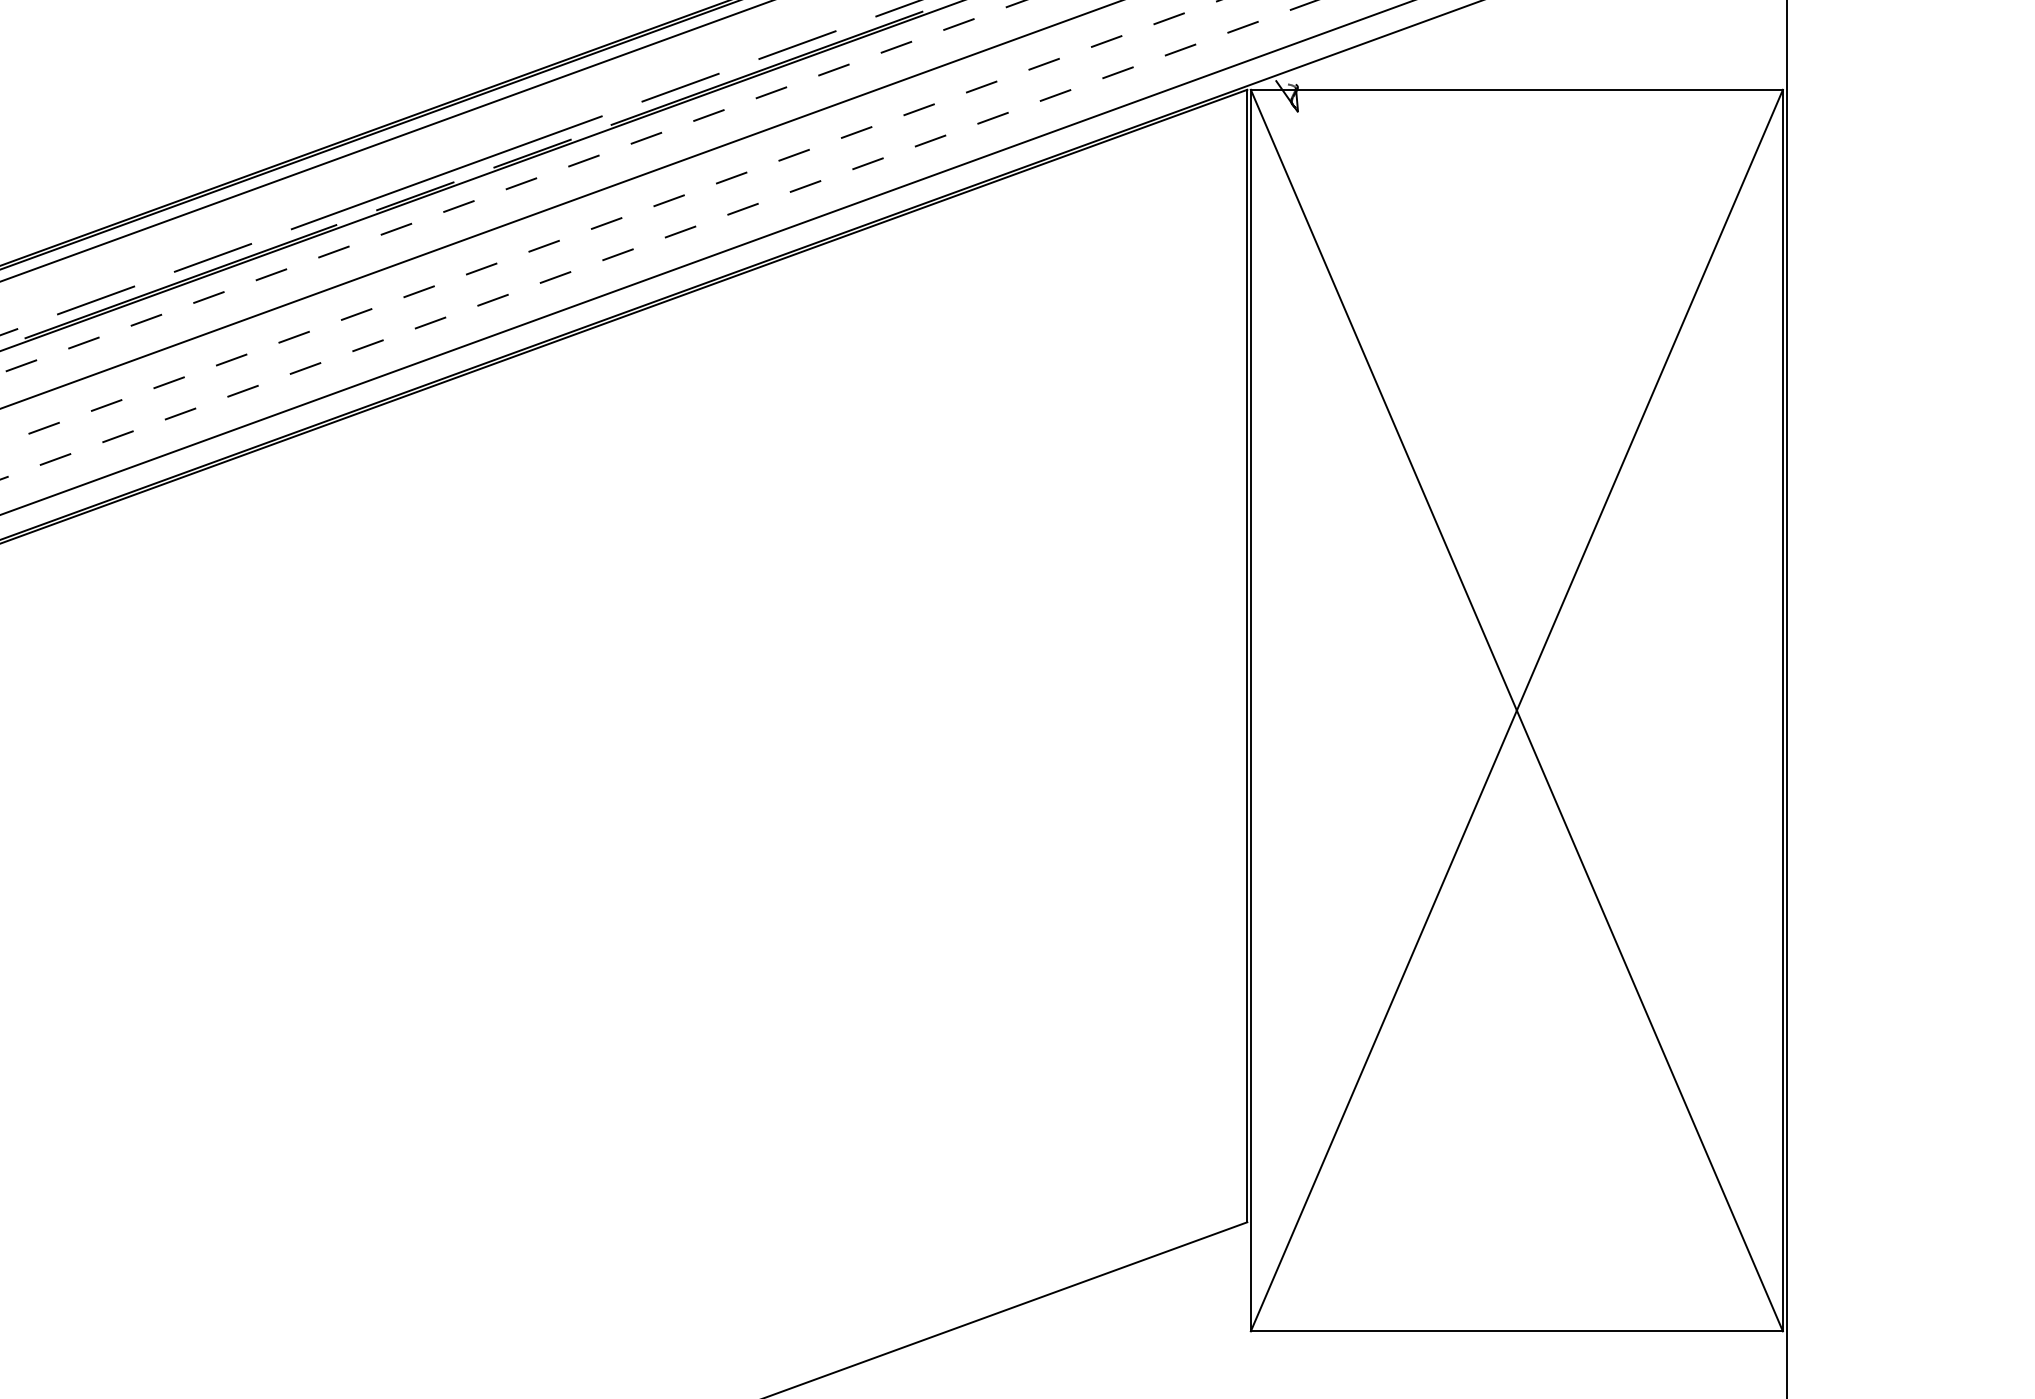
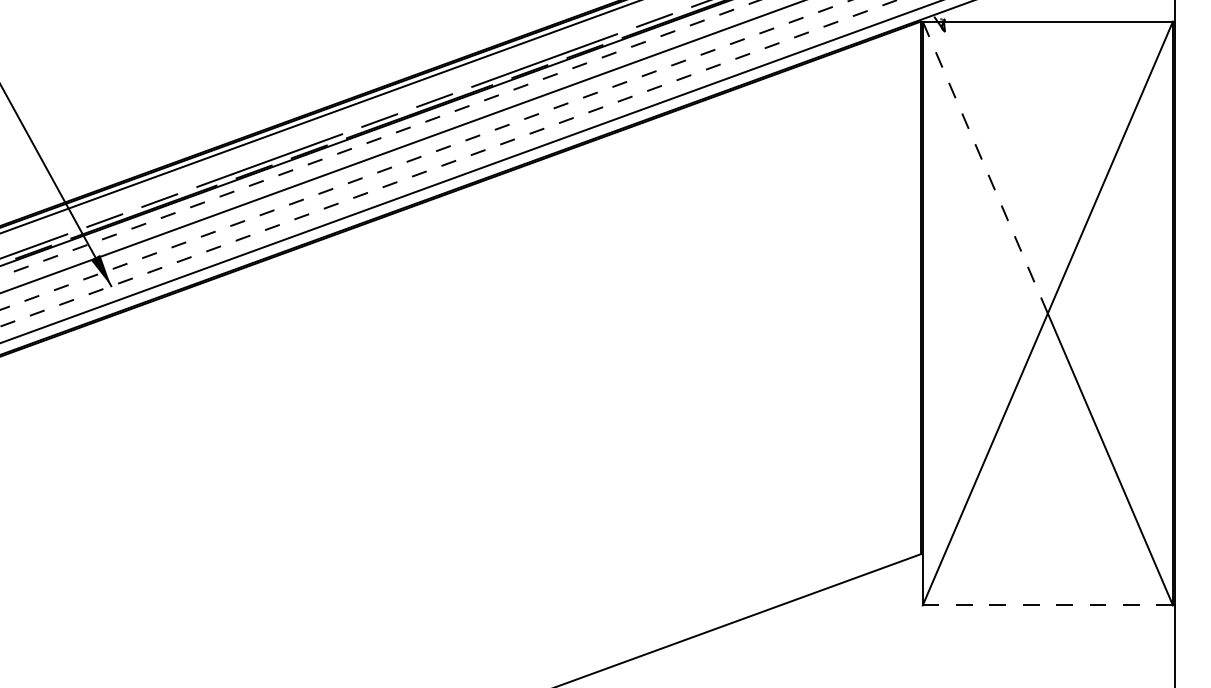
line: (1384, 400) -> (985, 167), solid -> dashed
line: (1516, 1331) -> (1047, 605), solid -> dashed

